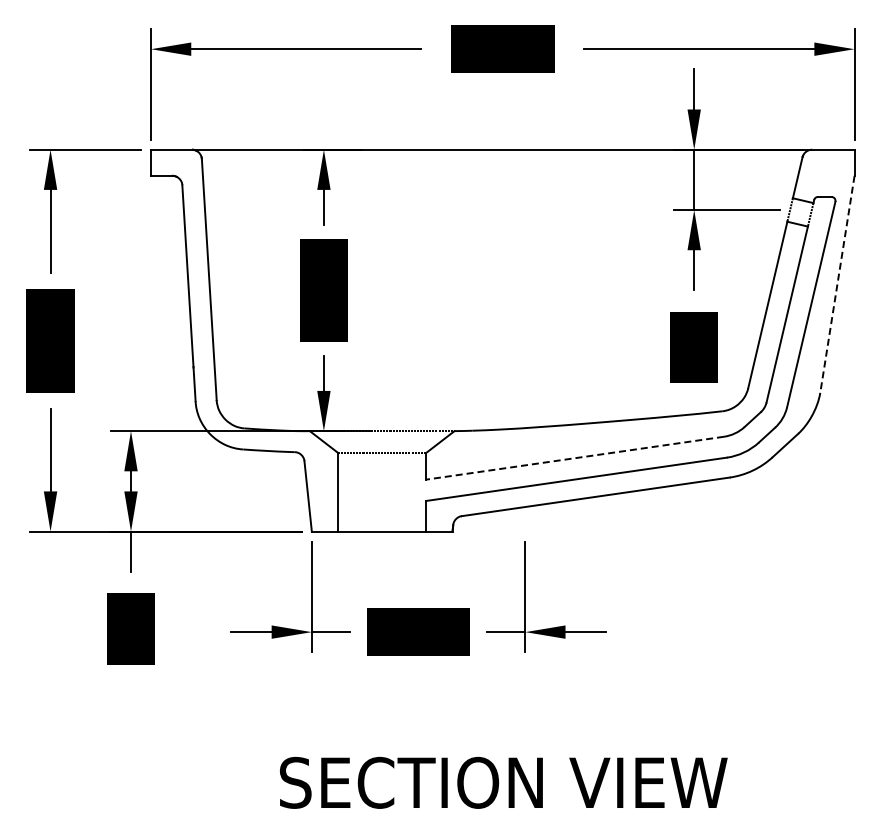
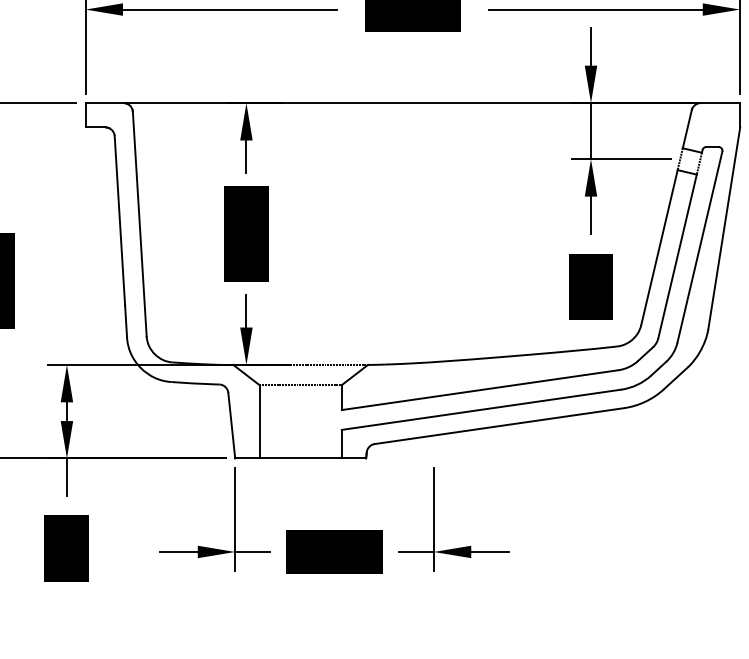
line: (837, 284) -> (724, 228), dashed -> solid
line: (574, 458) -> (479, 390), dashed -> solid

